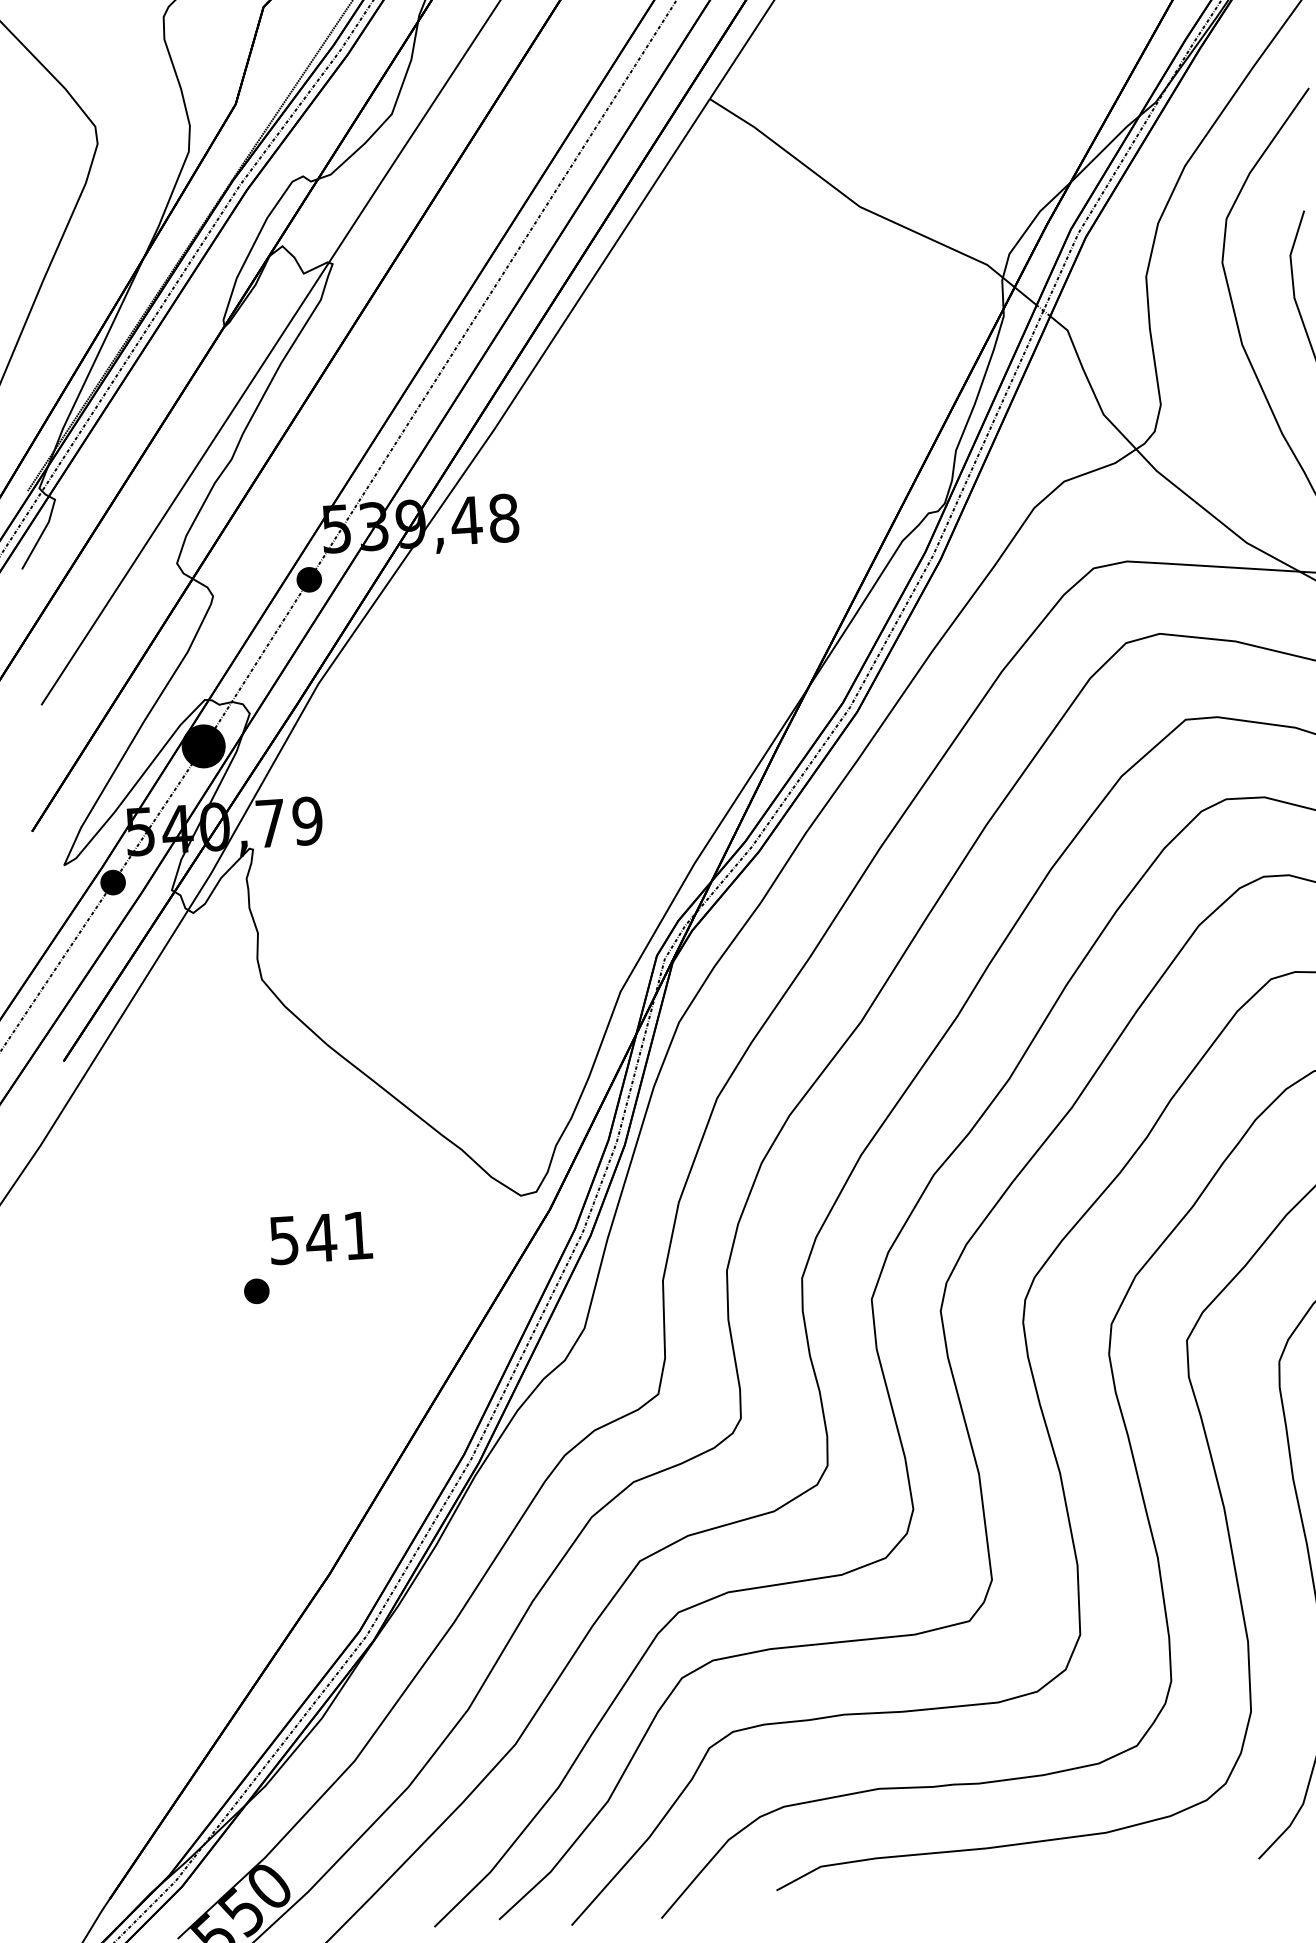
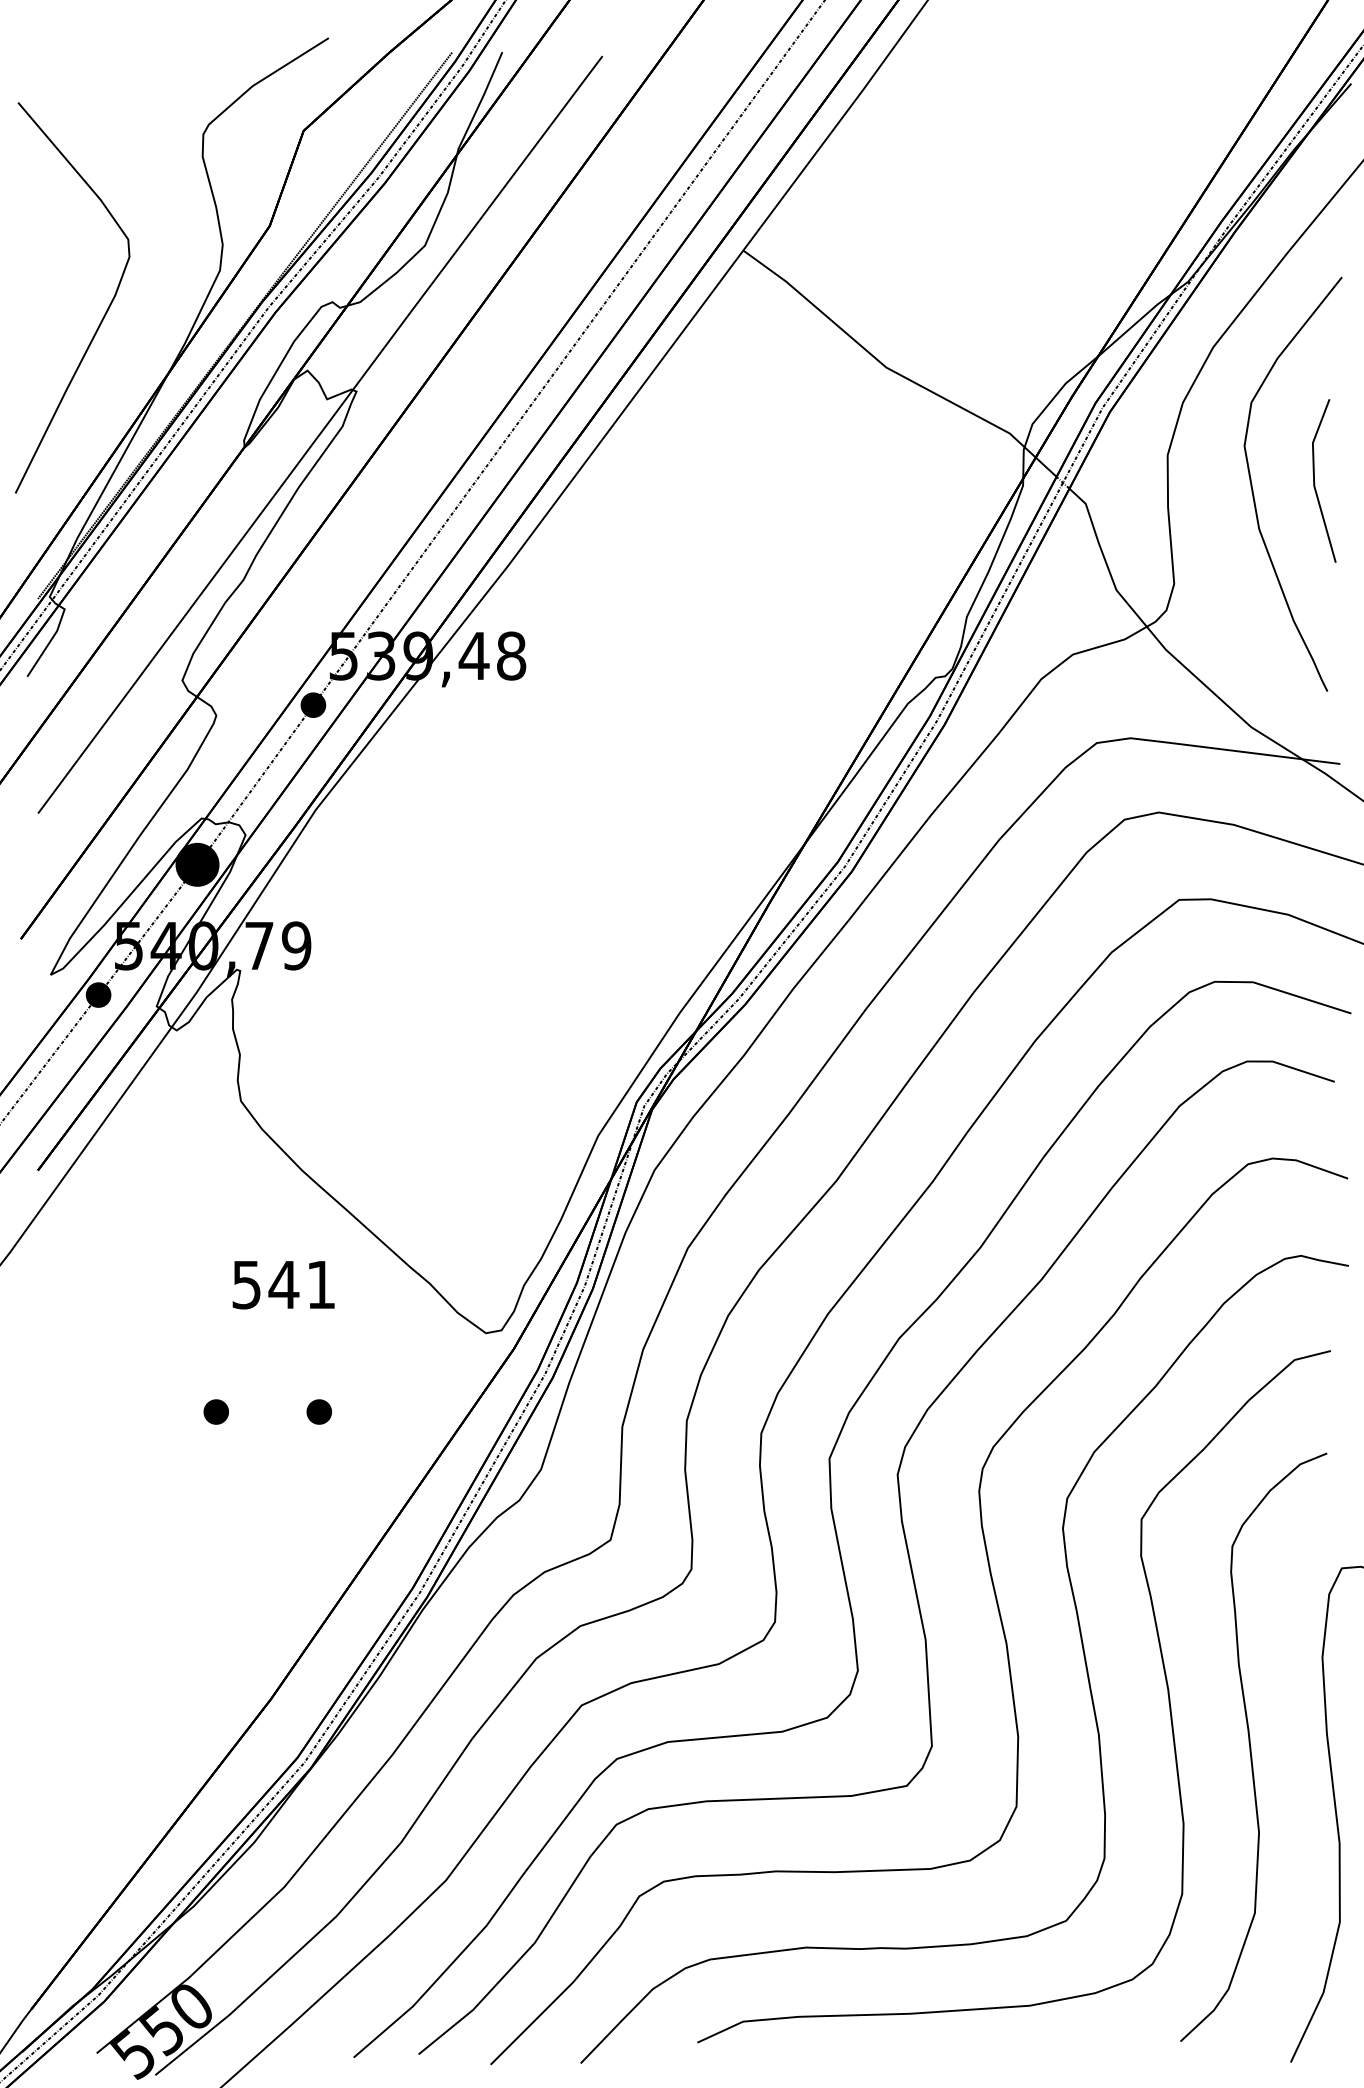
text: (320, 1238) -> (283, 1285), moved
part: (358, 1284) -> (318, 1411), added

